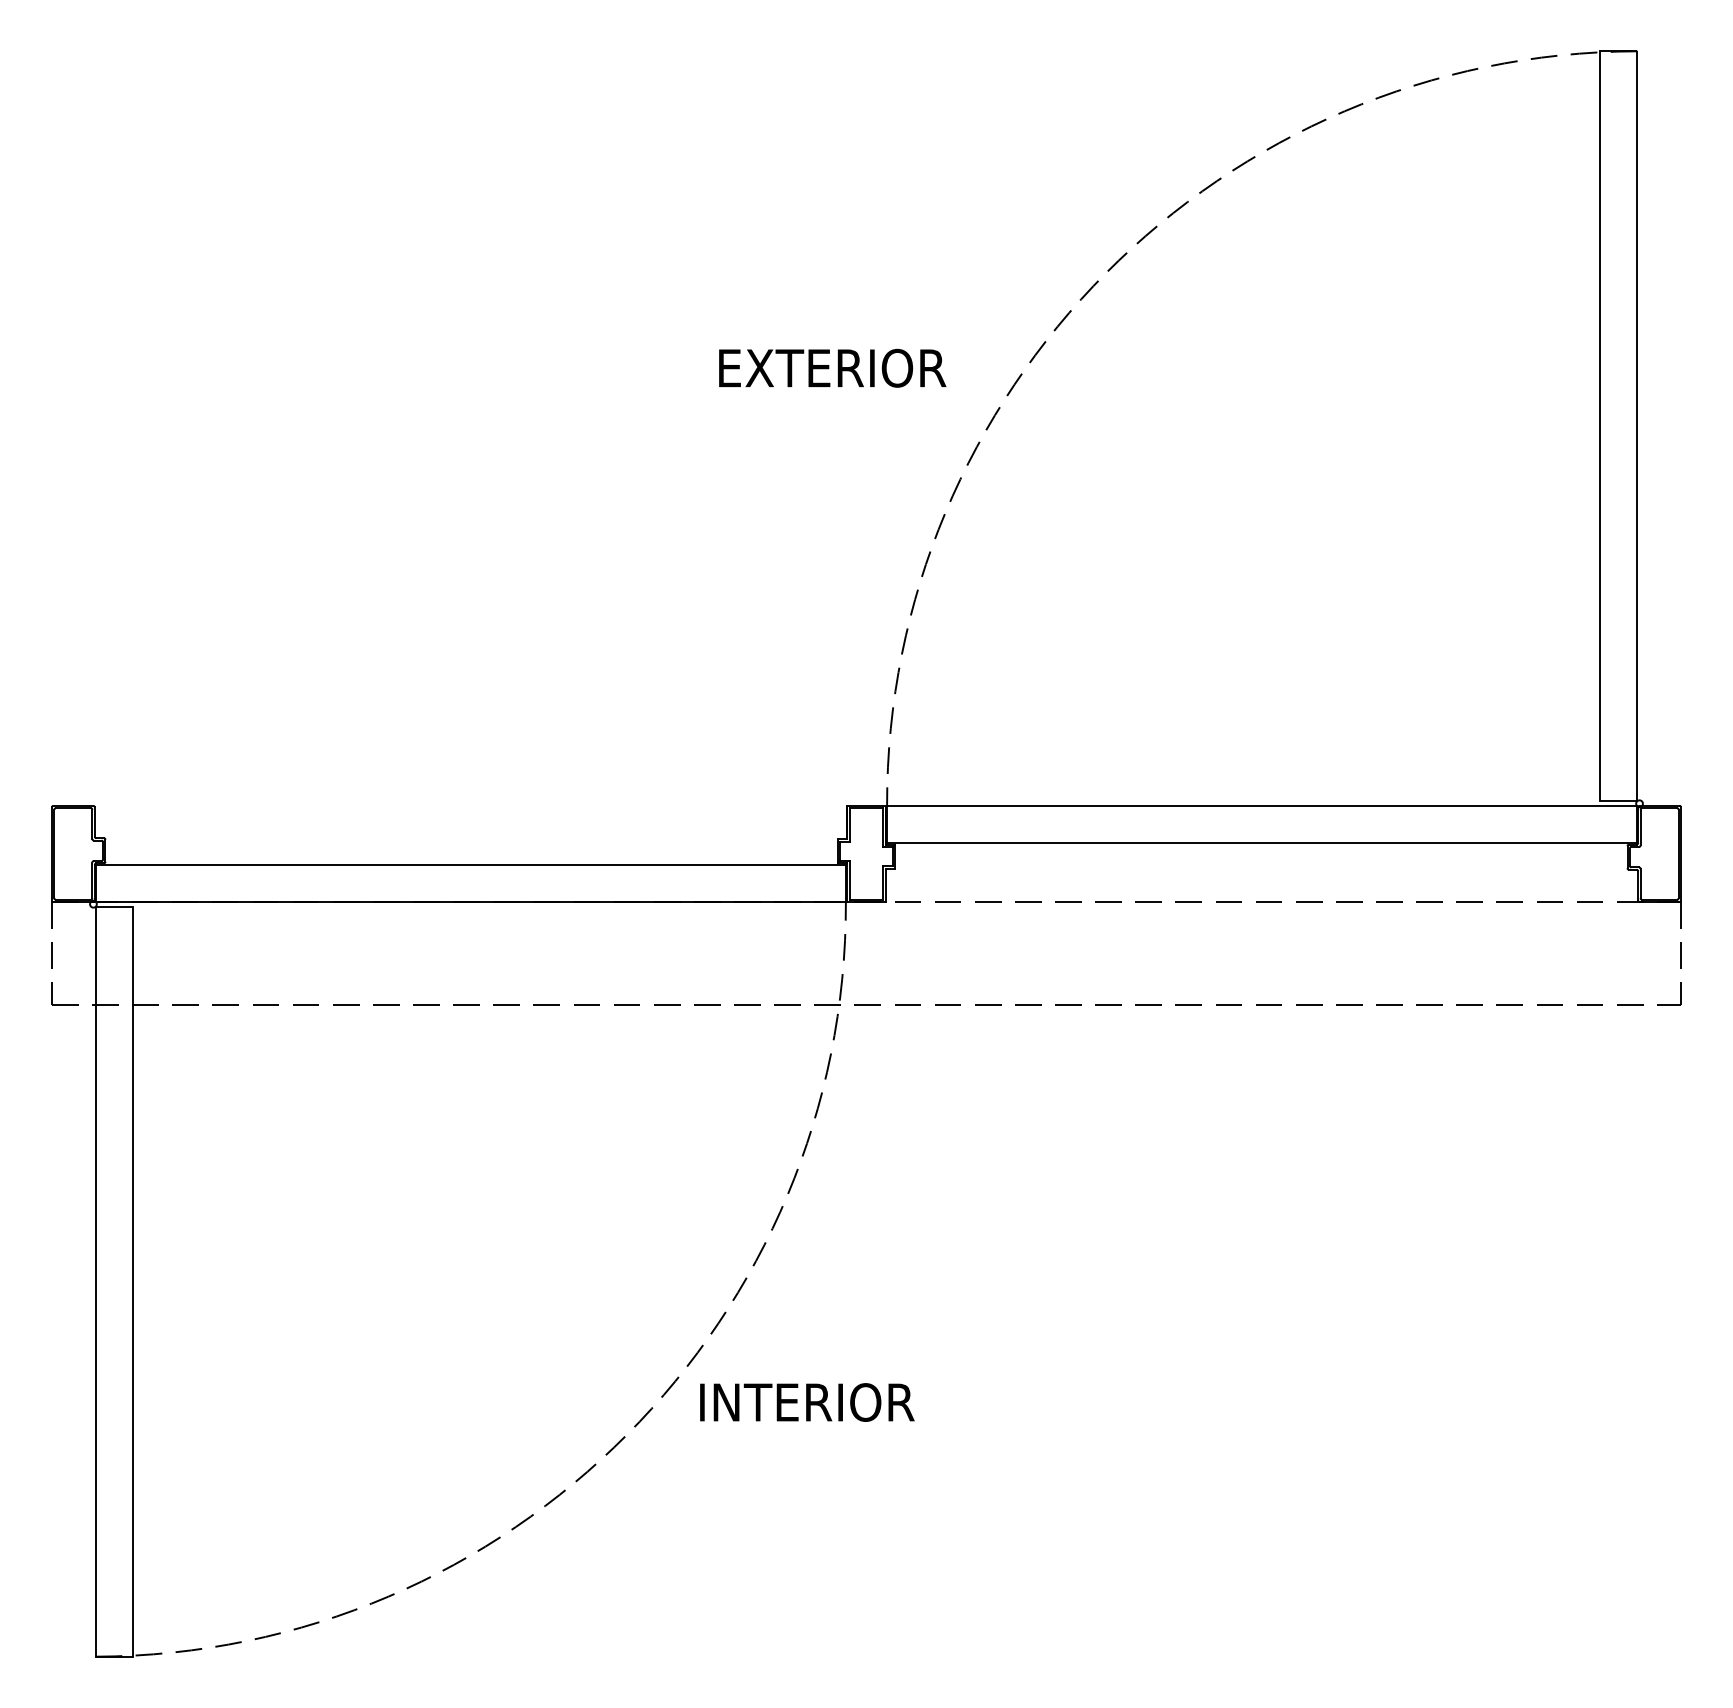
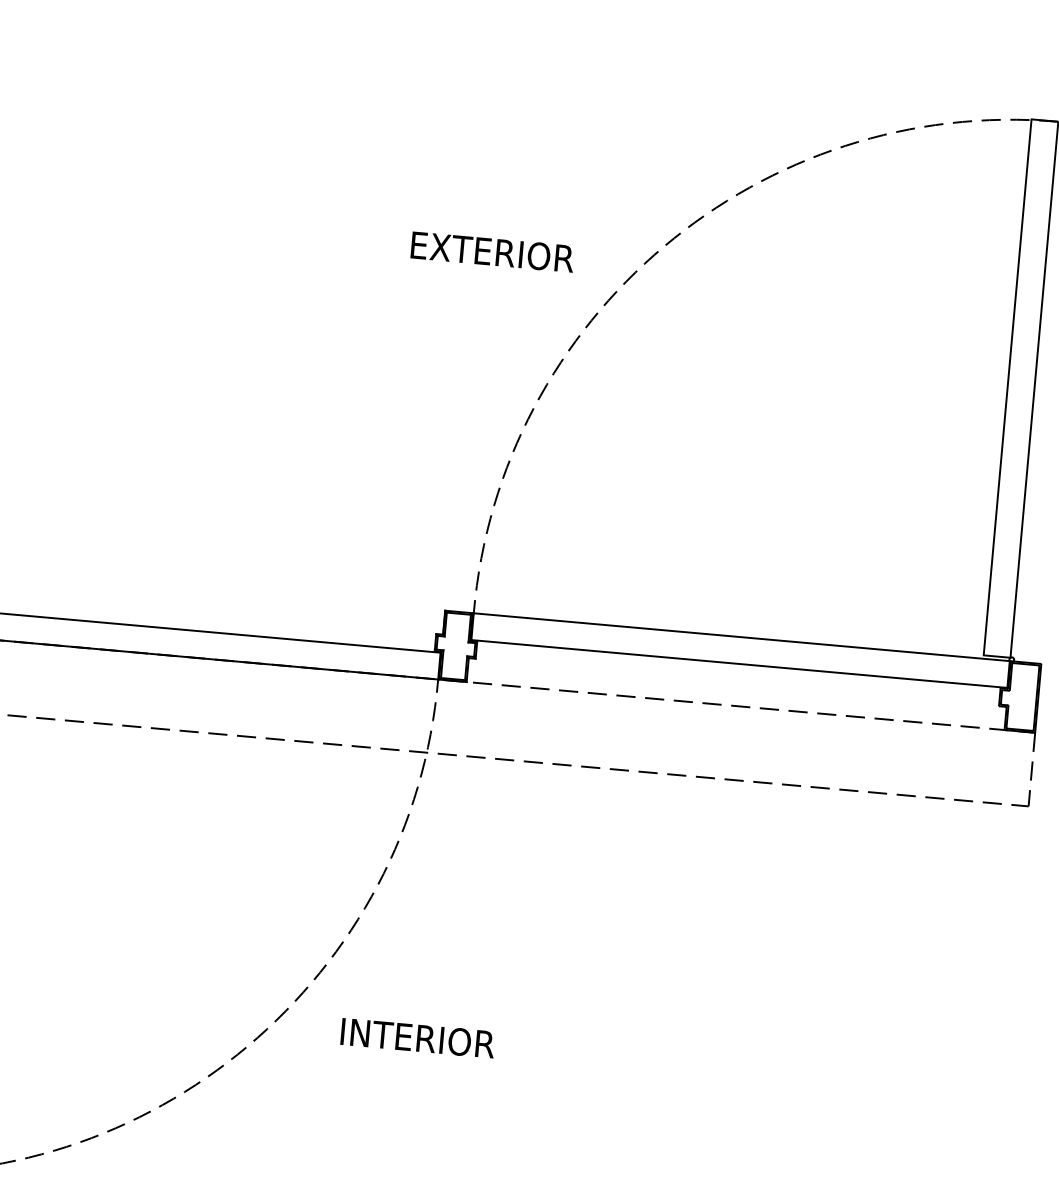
text: (832, 367) -> (492, 251), moved
text: (807, 1402) -> (418, 1038), moved

